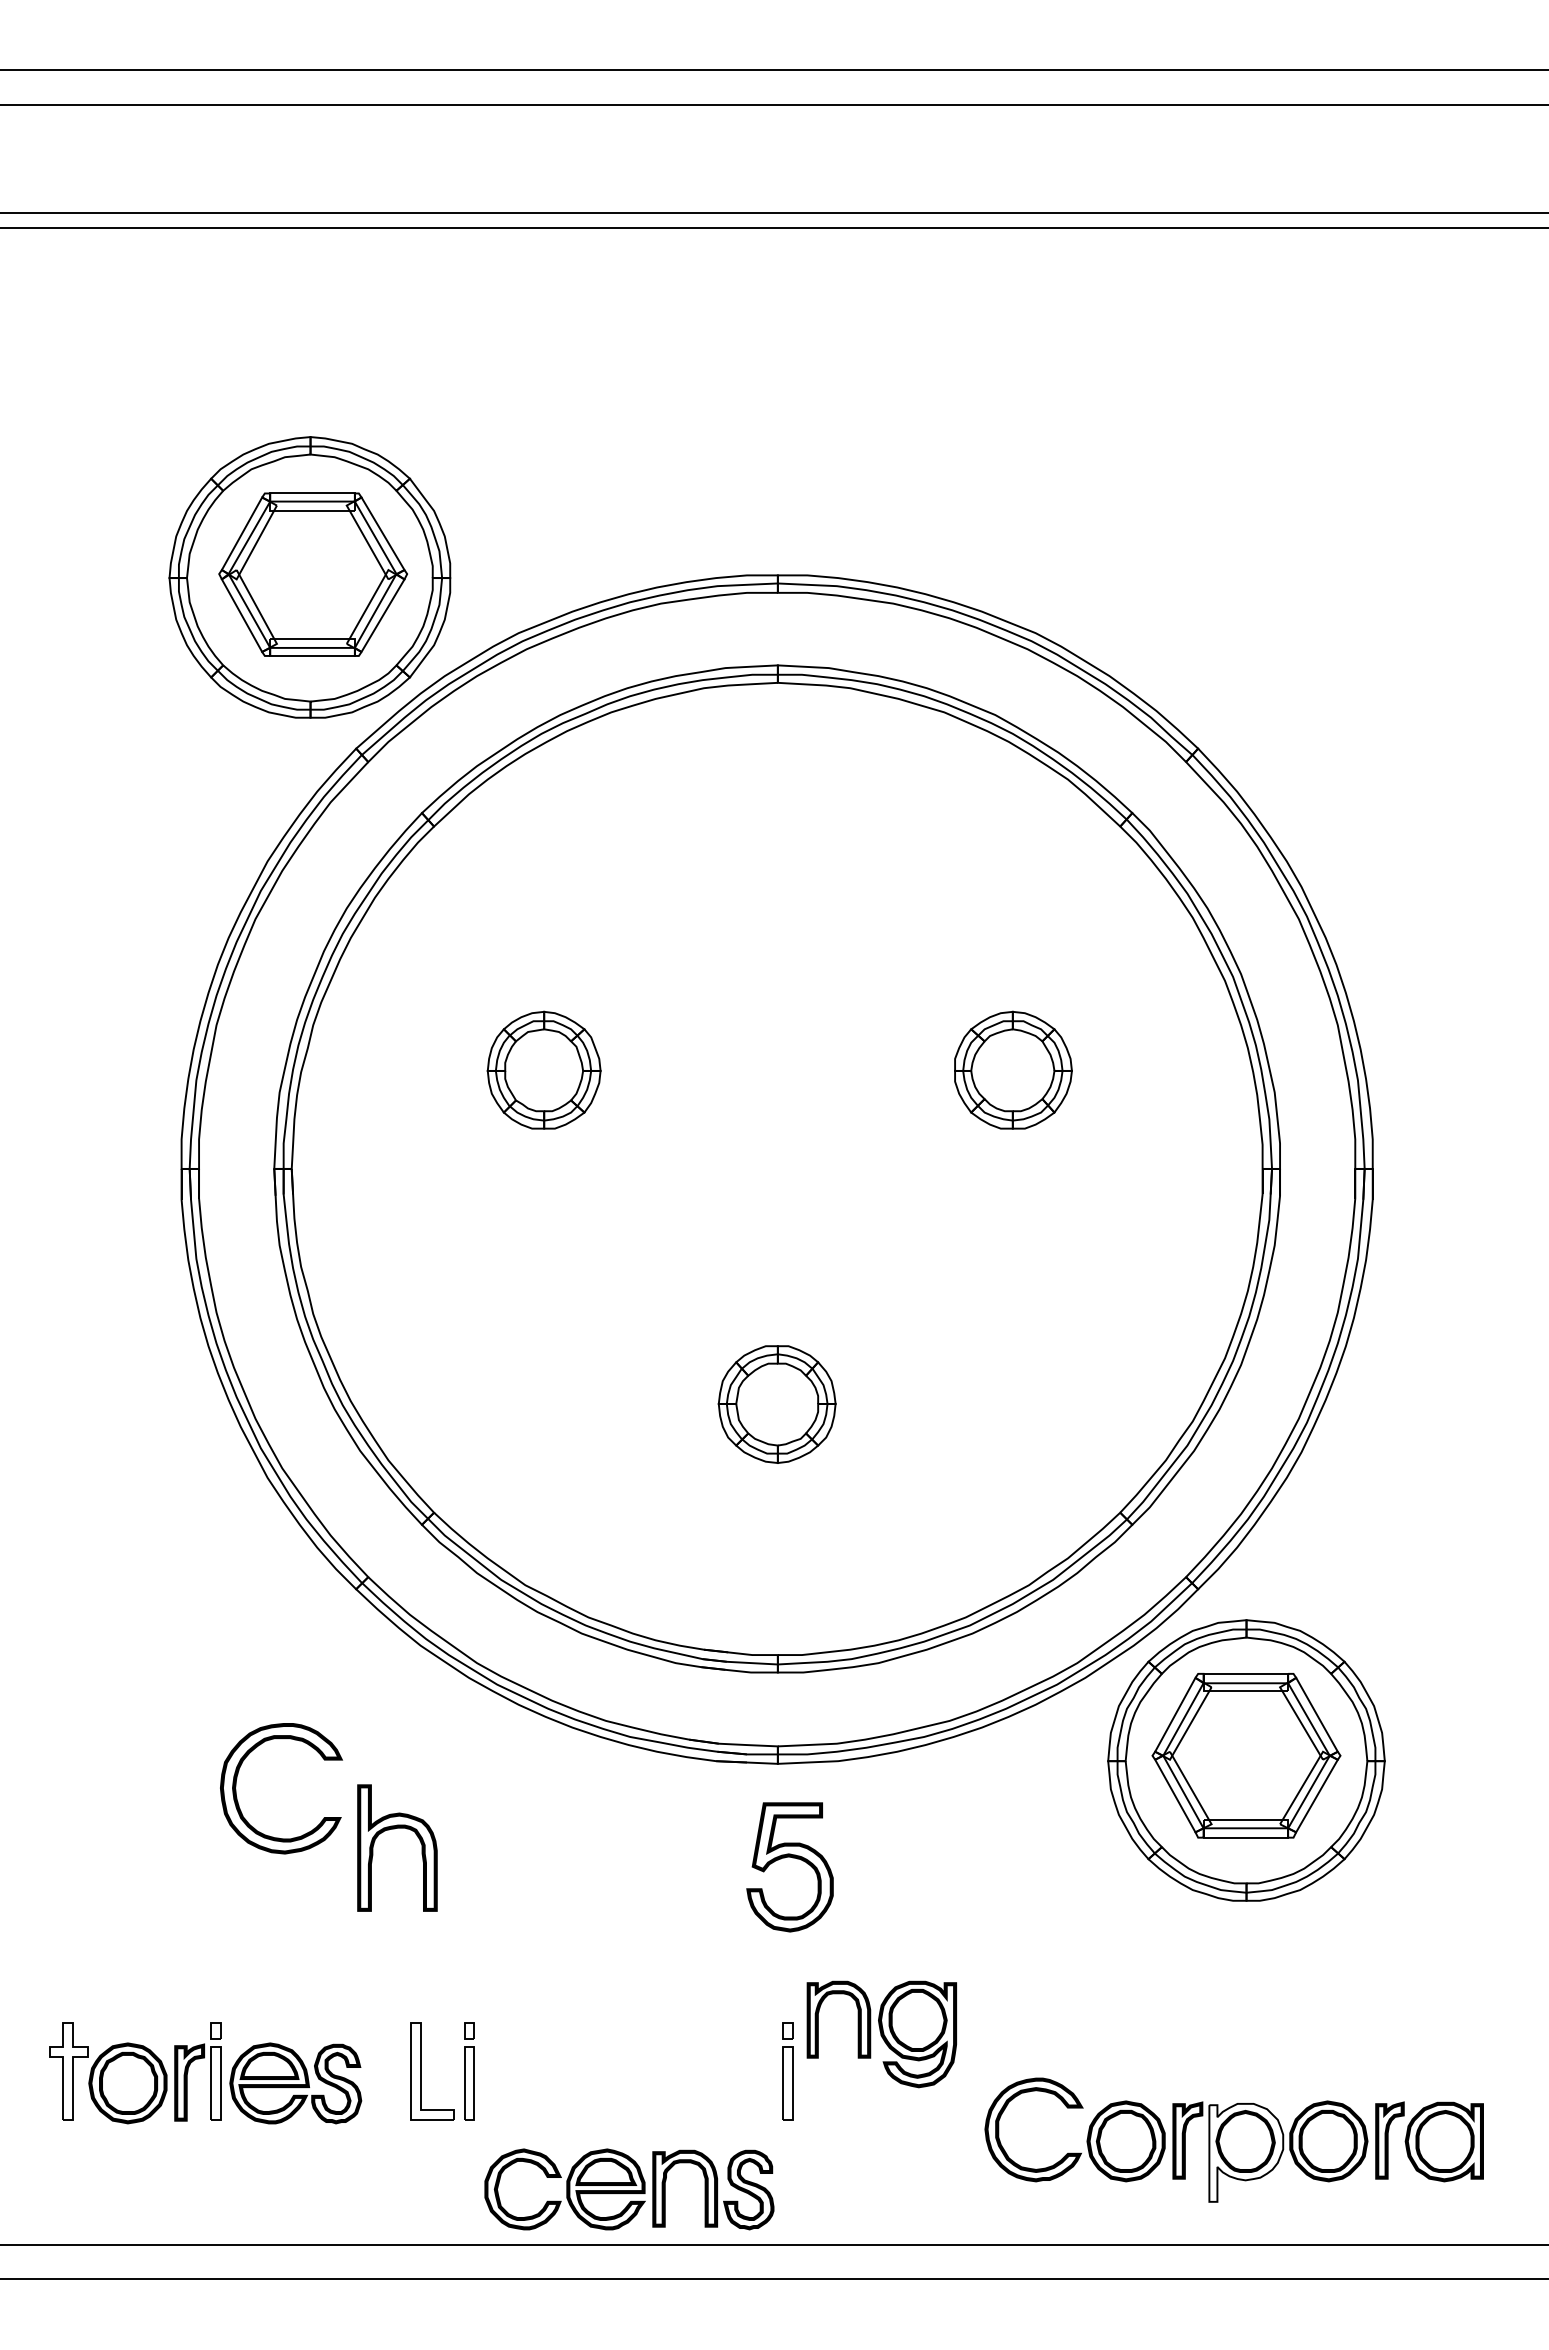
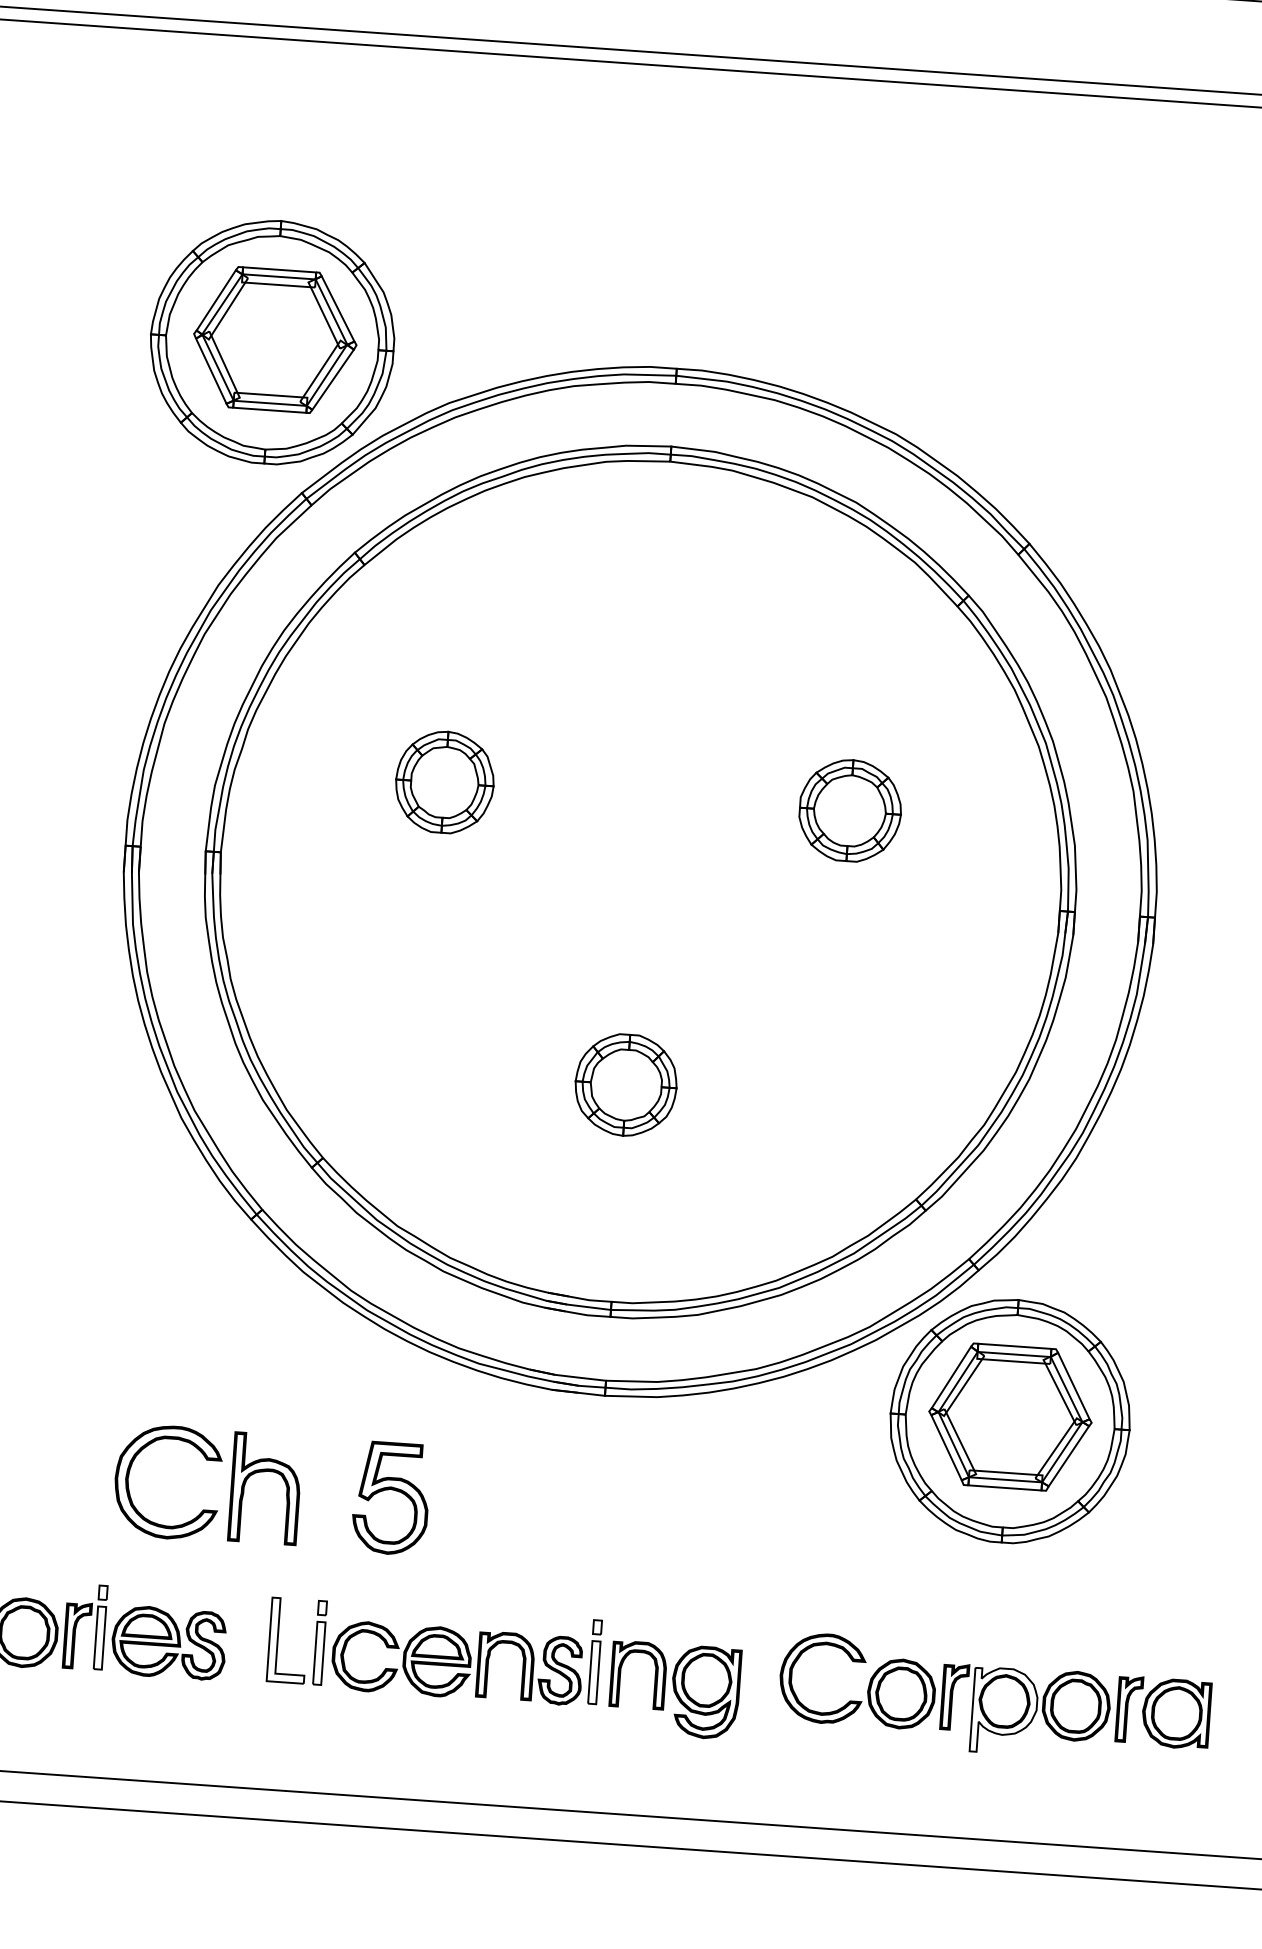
part: (237, 1797) -> (129, 1487), moved
part: (394, 1829) -> (264, 1472), moved
part: (792, 1858) -> (393, 1491), moved
part: (881, 2034) -> (674, 1690), moved
part: (1233, 2139) -> (994, 1698), moved
part: (629, 2189) -> (457, 1663), moved

